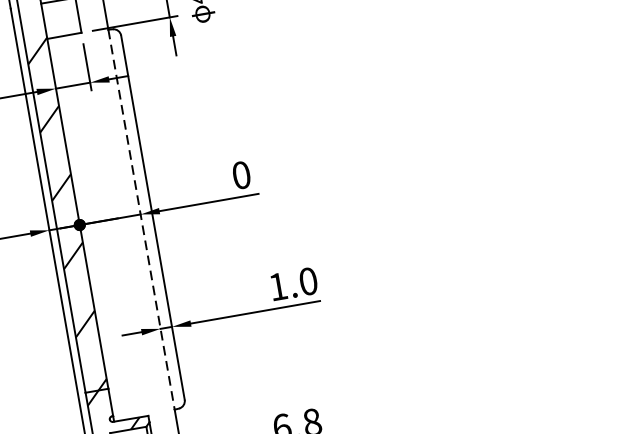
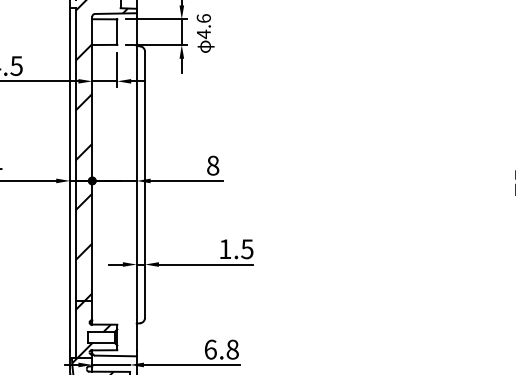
text: (242, 174) -> (213, 165), 0 -> 8
line: (141, 219) -> (136, 184), dashed -> solid
text: (308, 281) -> (247, 249), 1.0 -> 1.5

